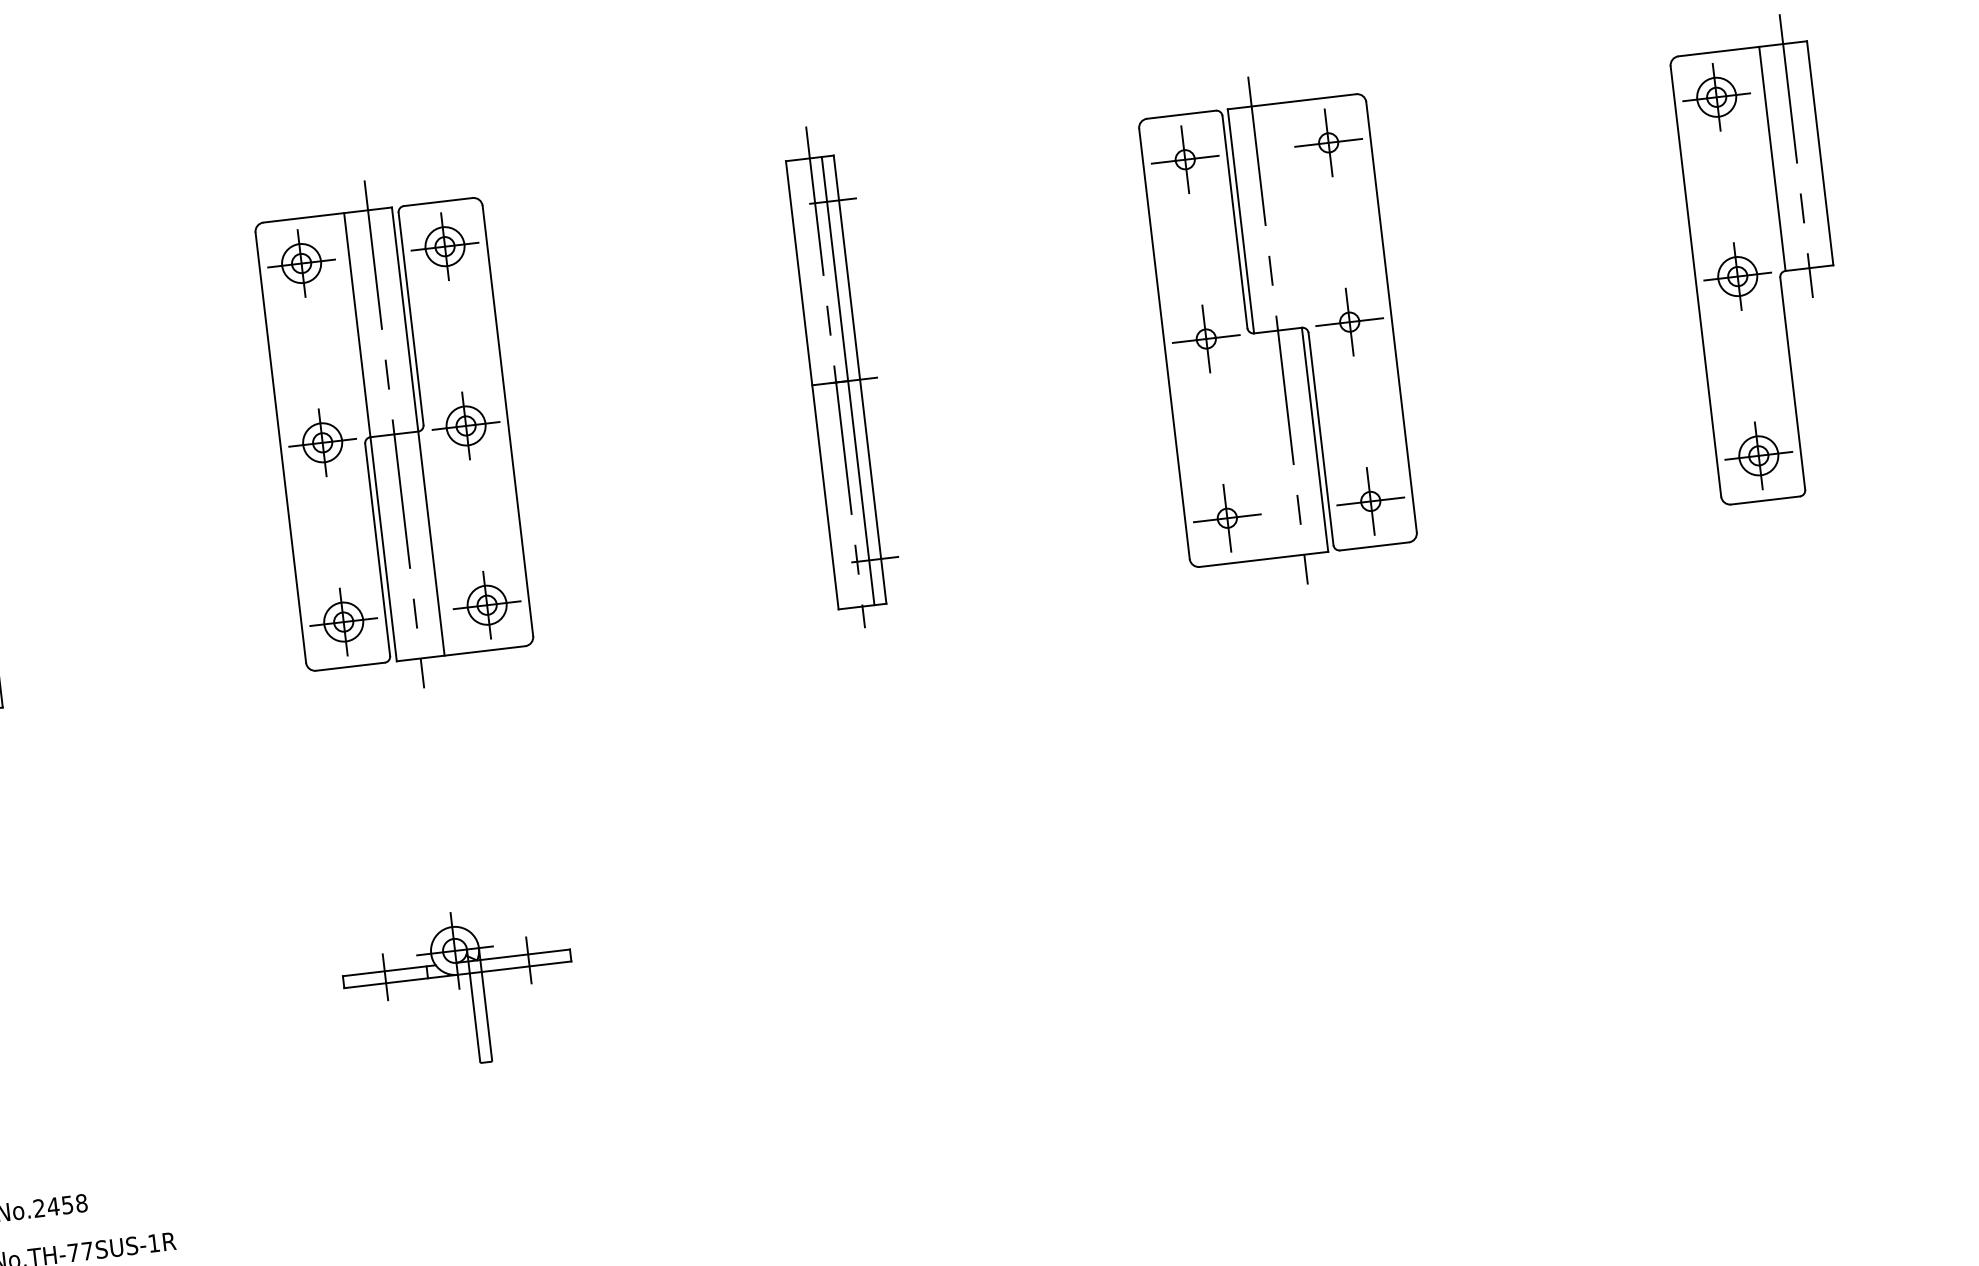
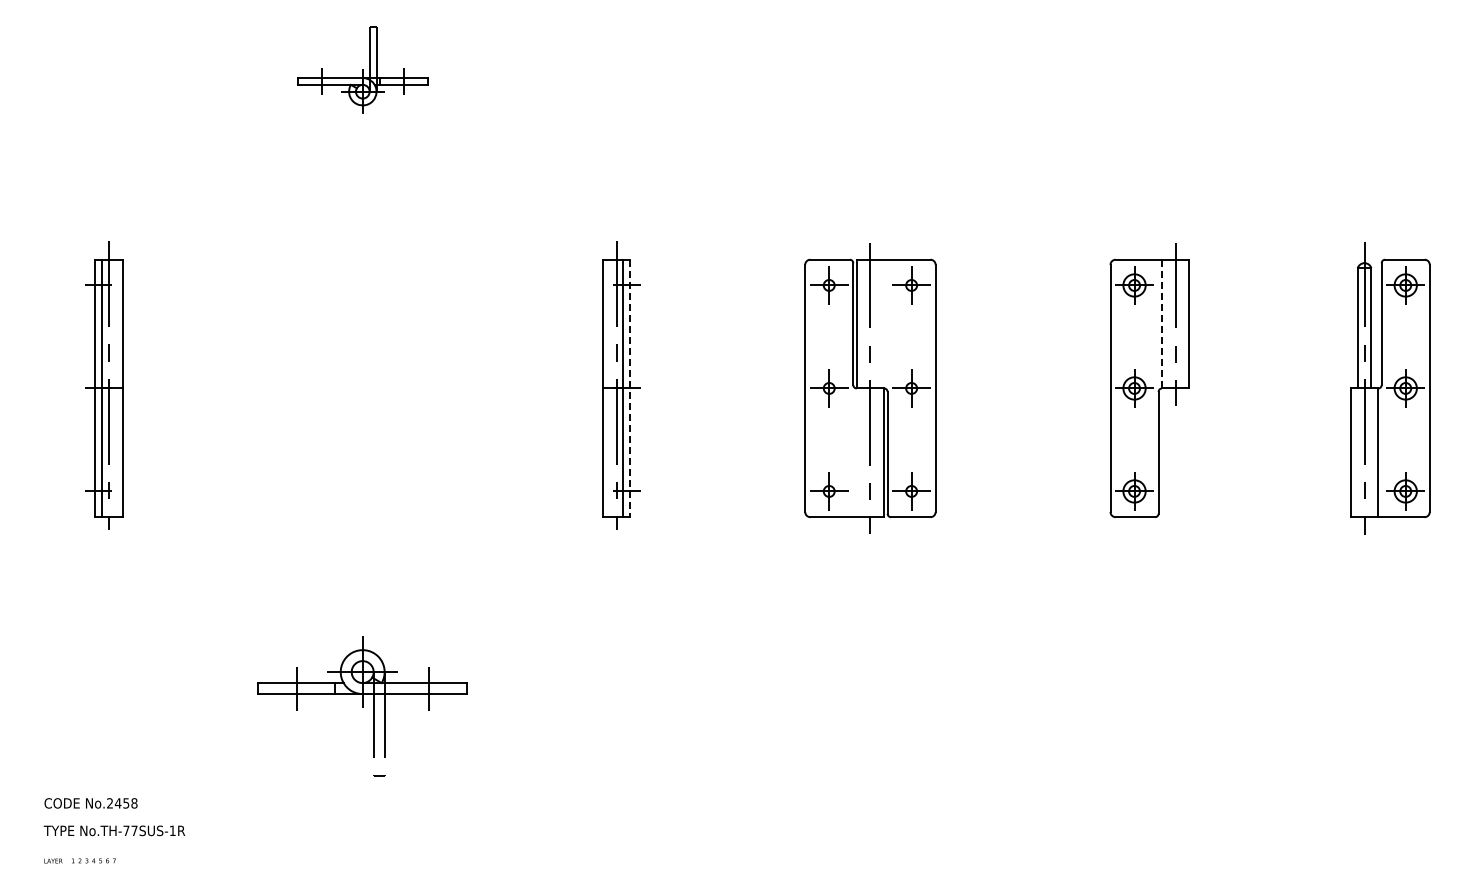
line: (1773, 159) -> (1162, 324), solid -> dashed
line: (860, 379) -> (630, 388), solid -> dashed
part: (393, 434) -> (362, 388), removed
part: (458, 988) -> (362, 706), size x1.6

